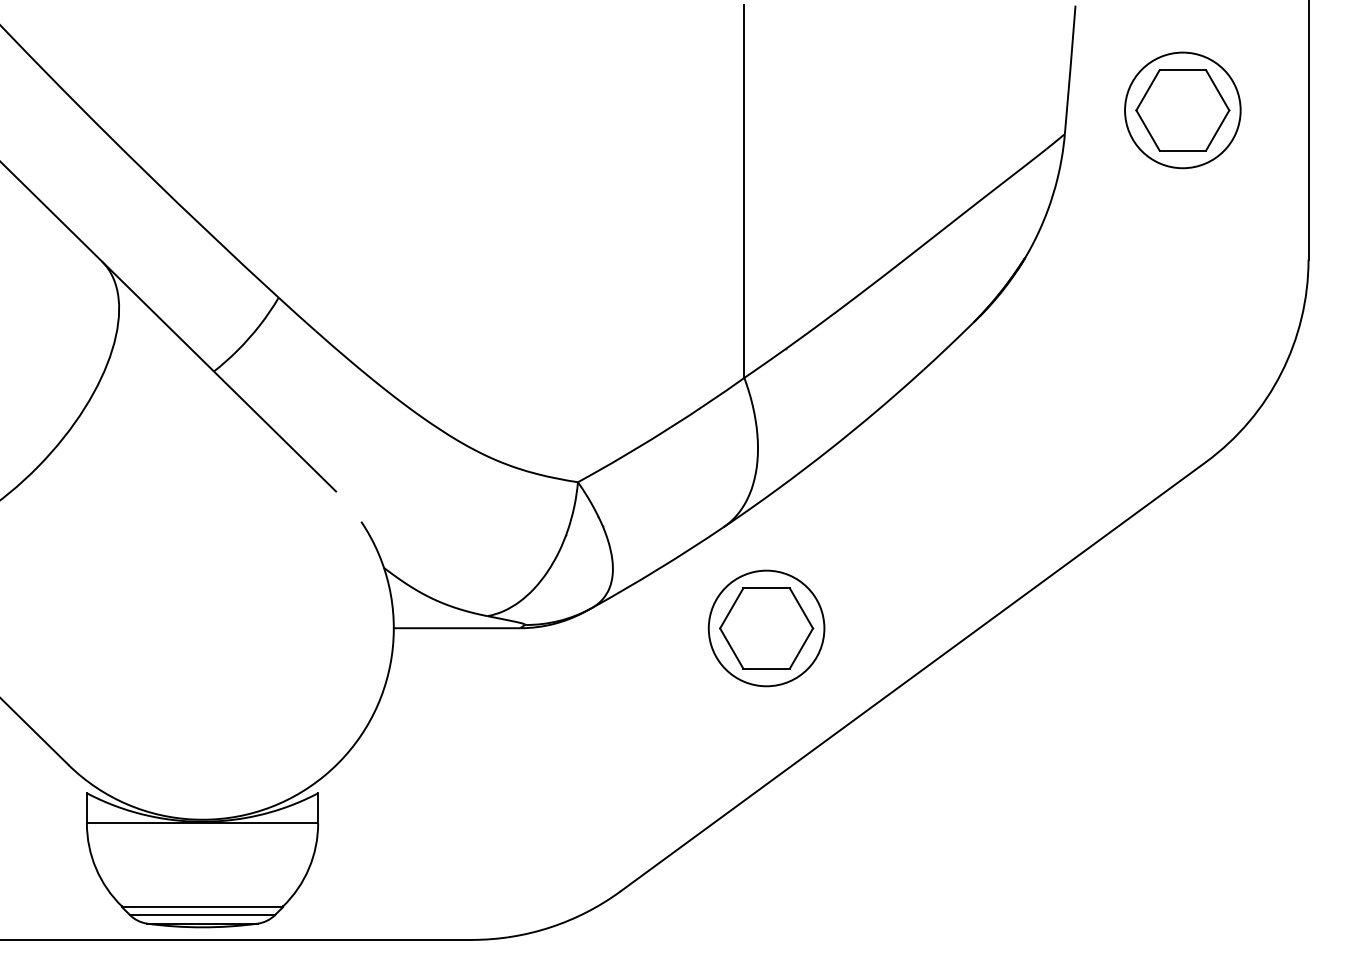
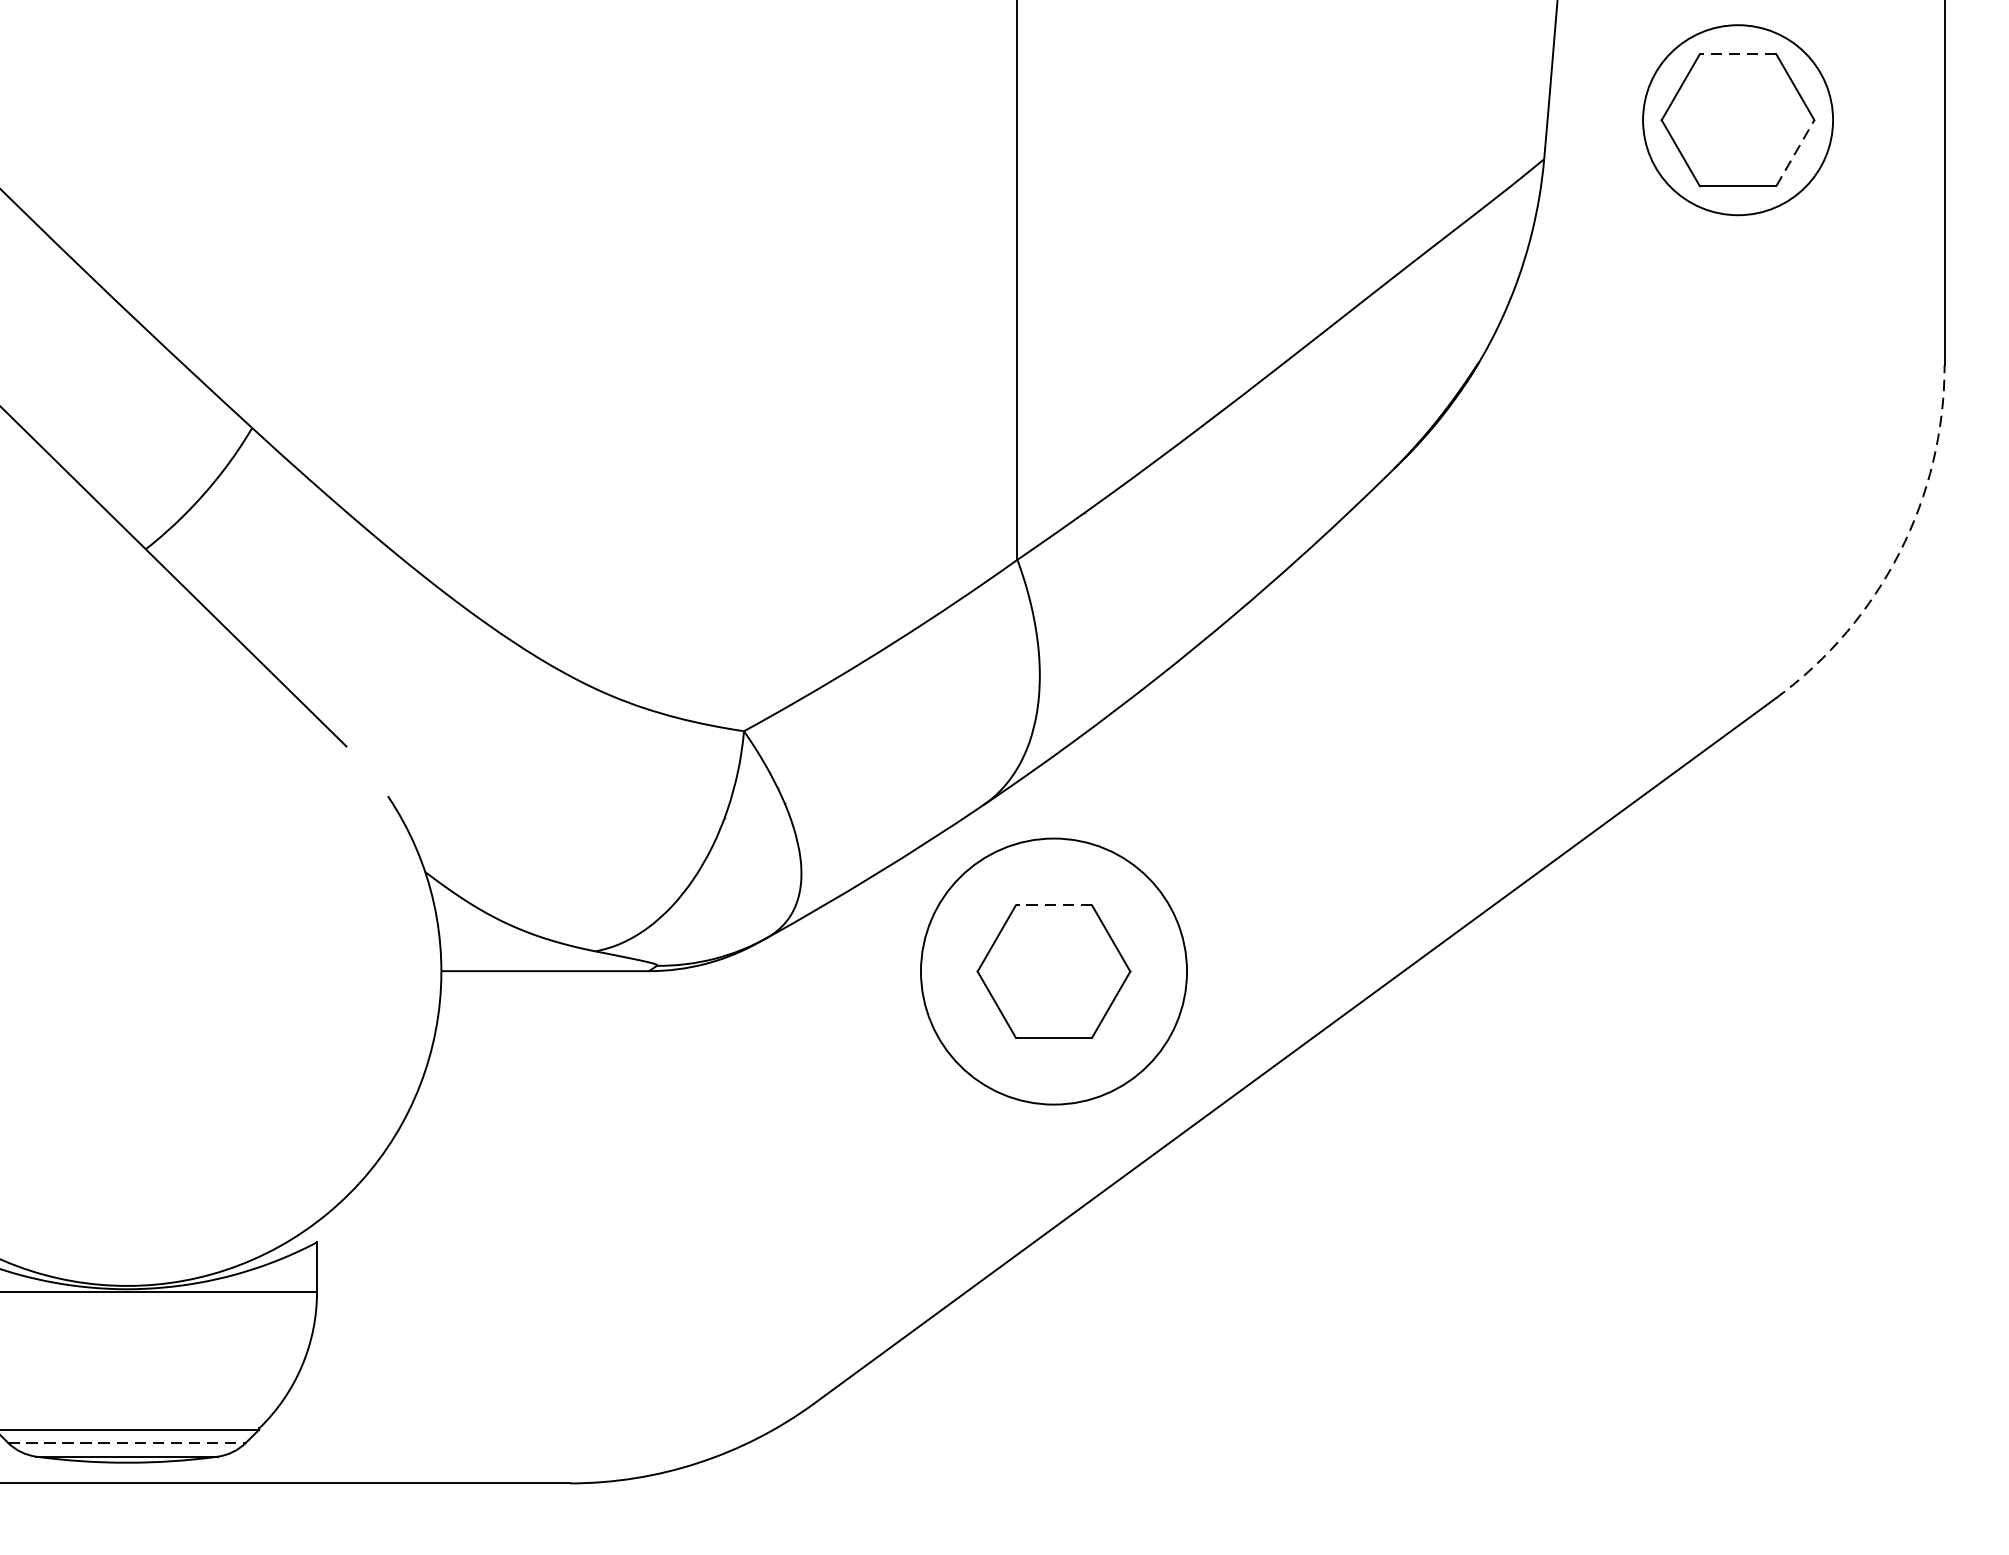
line: (1182, 70) -> (1737, 54), solid -> dashed
line: (1217, 130) -> (1795, 153), solid -> dashed
arc: (1281, 373) -> (1900, 552), solid -> dashed
line: (766, 588) -> (1053, 905), solid -> dashed
circle: (766, 628) -> (1053, 971), size x1.4
line: (203, 915) -> (128, 1443), solid -> dashed

